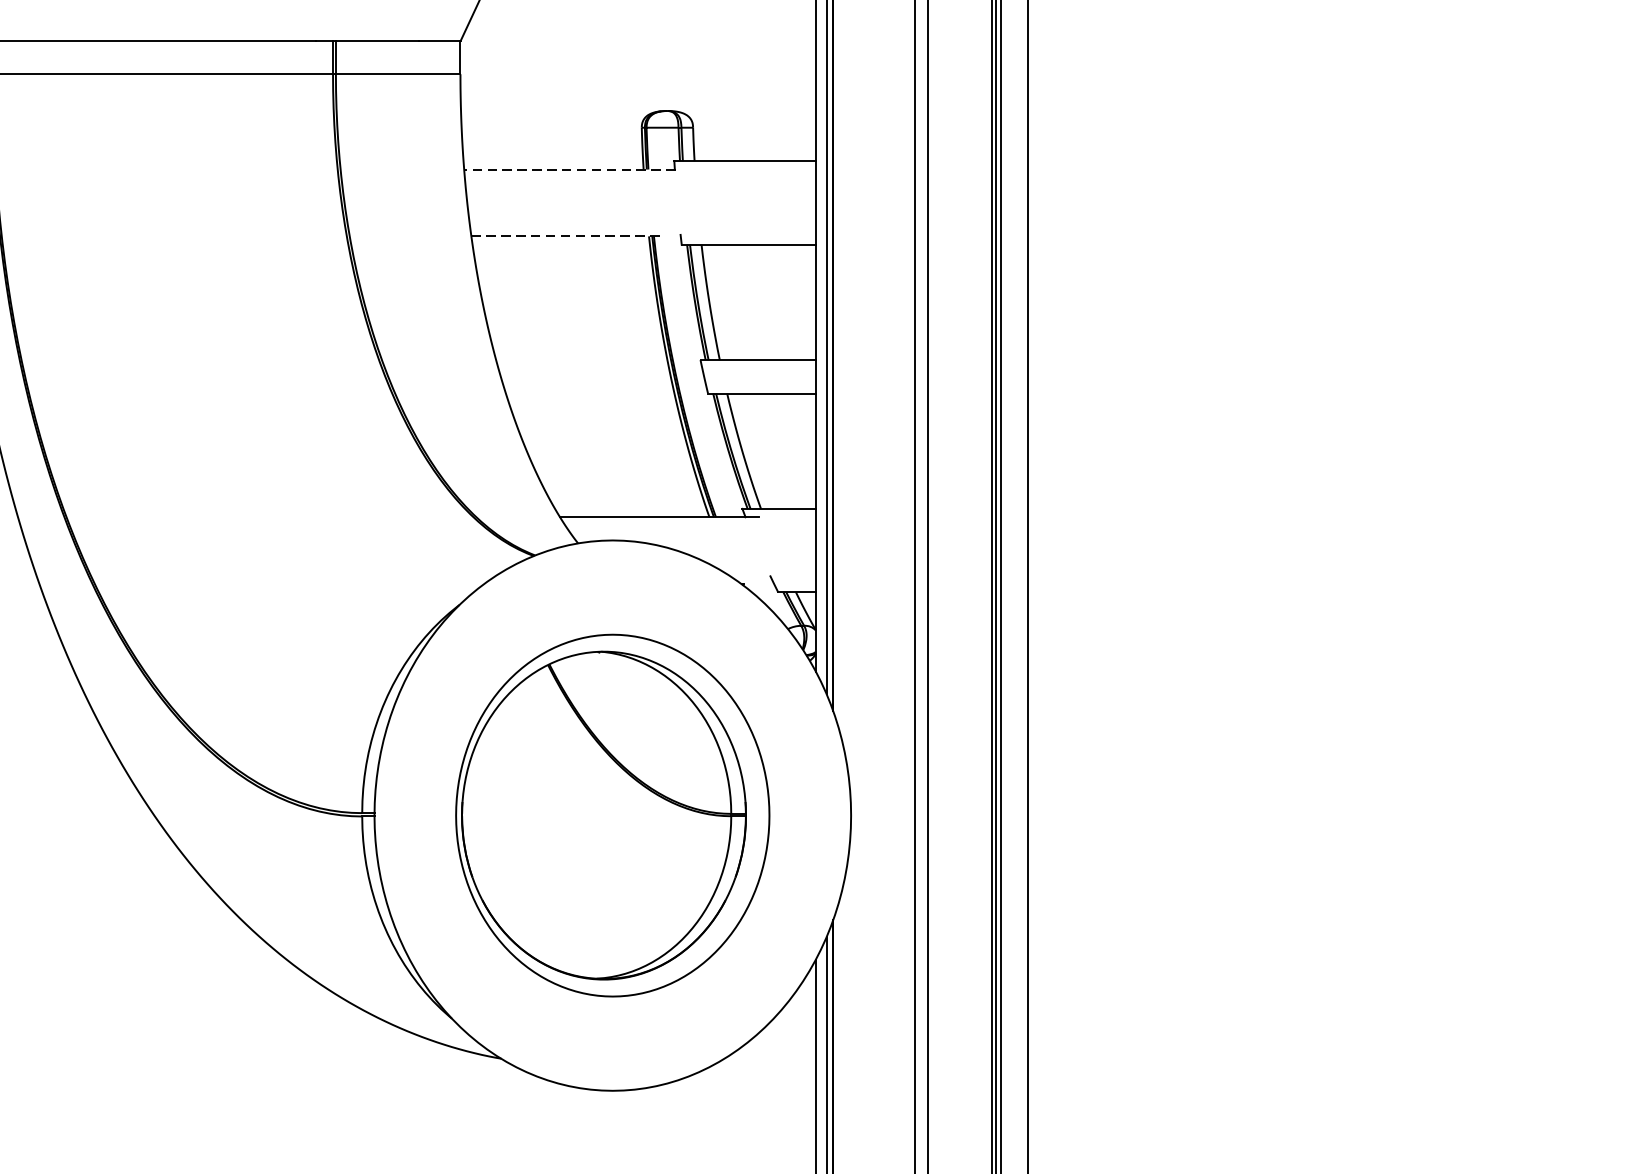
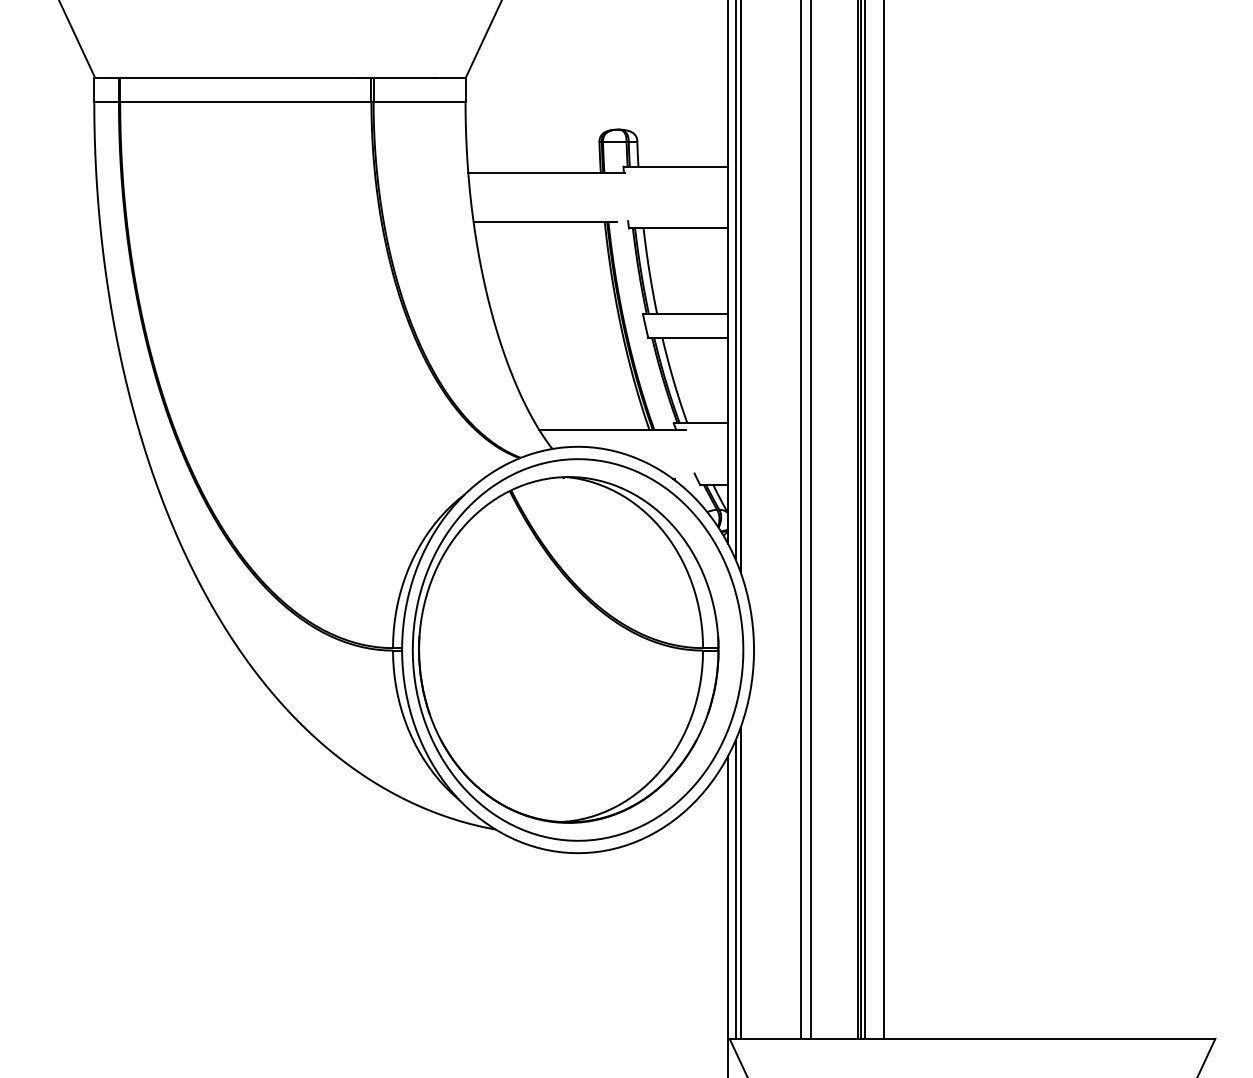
line: (568, 169) -> (545, 172), dashed -> solid
line: (568, 236) -> (545, 222), dashed -> solid
part: (612, 814) -> (577, 649), size x1.43

